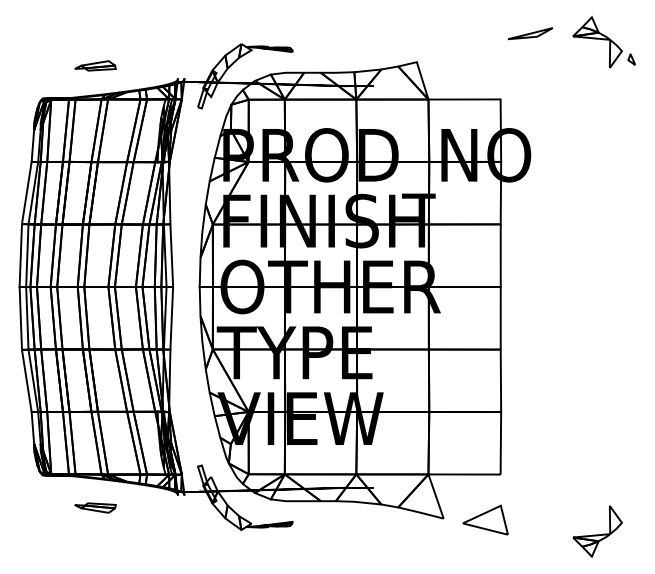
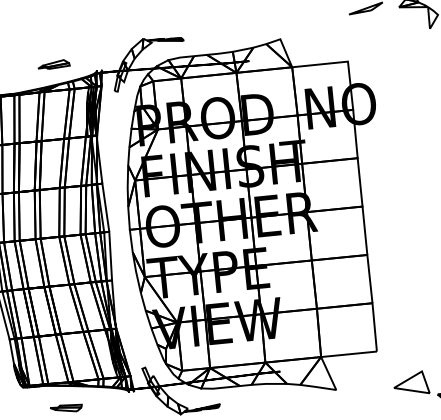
part: (95, 65) -> (53, 64), moved
part: (485, 519) -> (411, 383), moved

